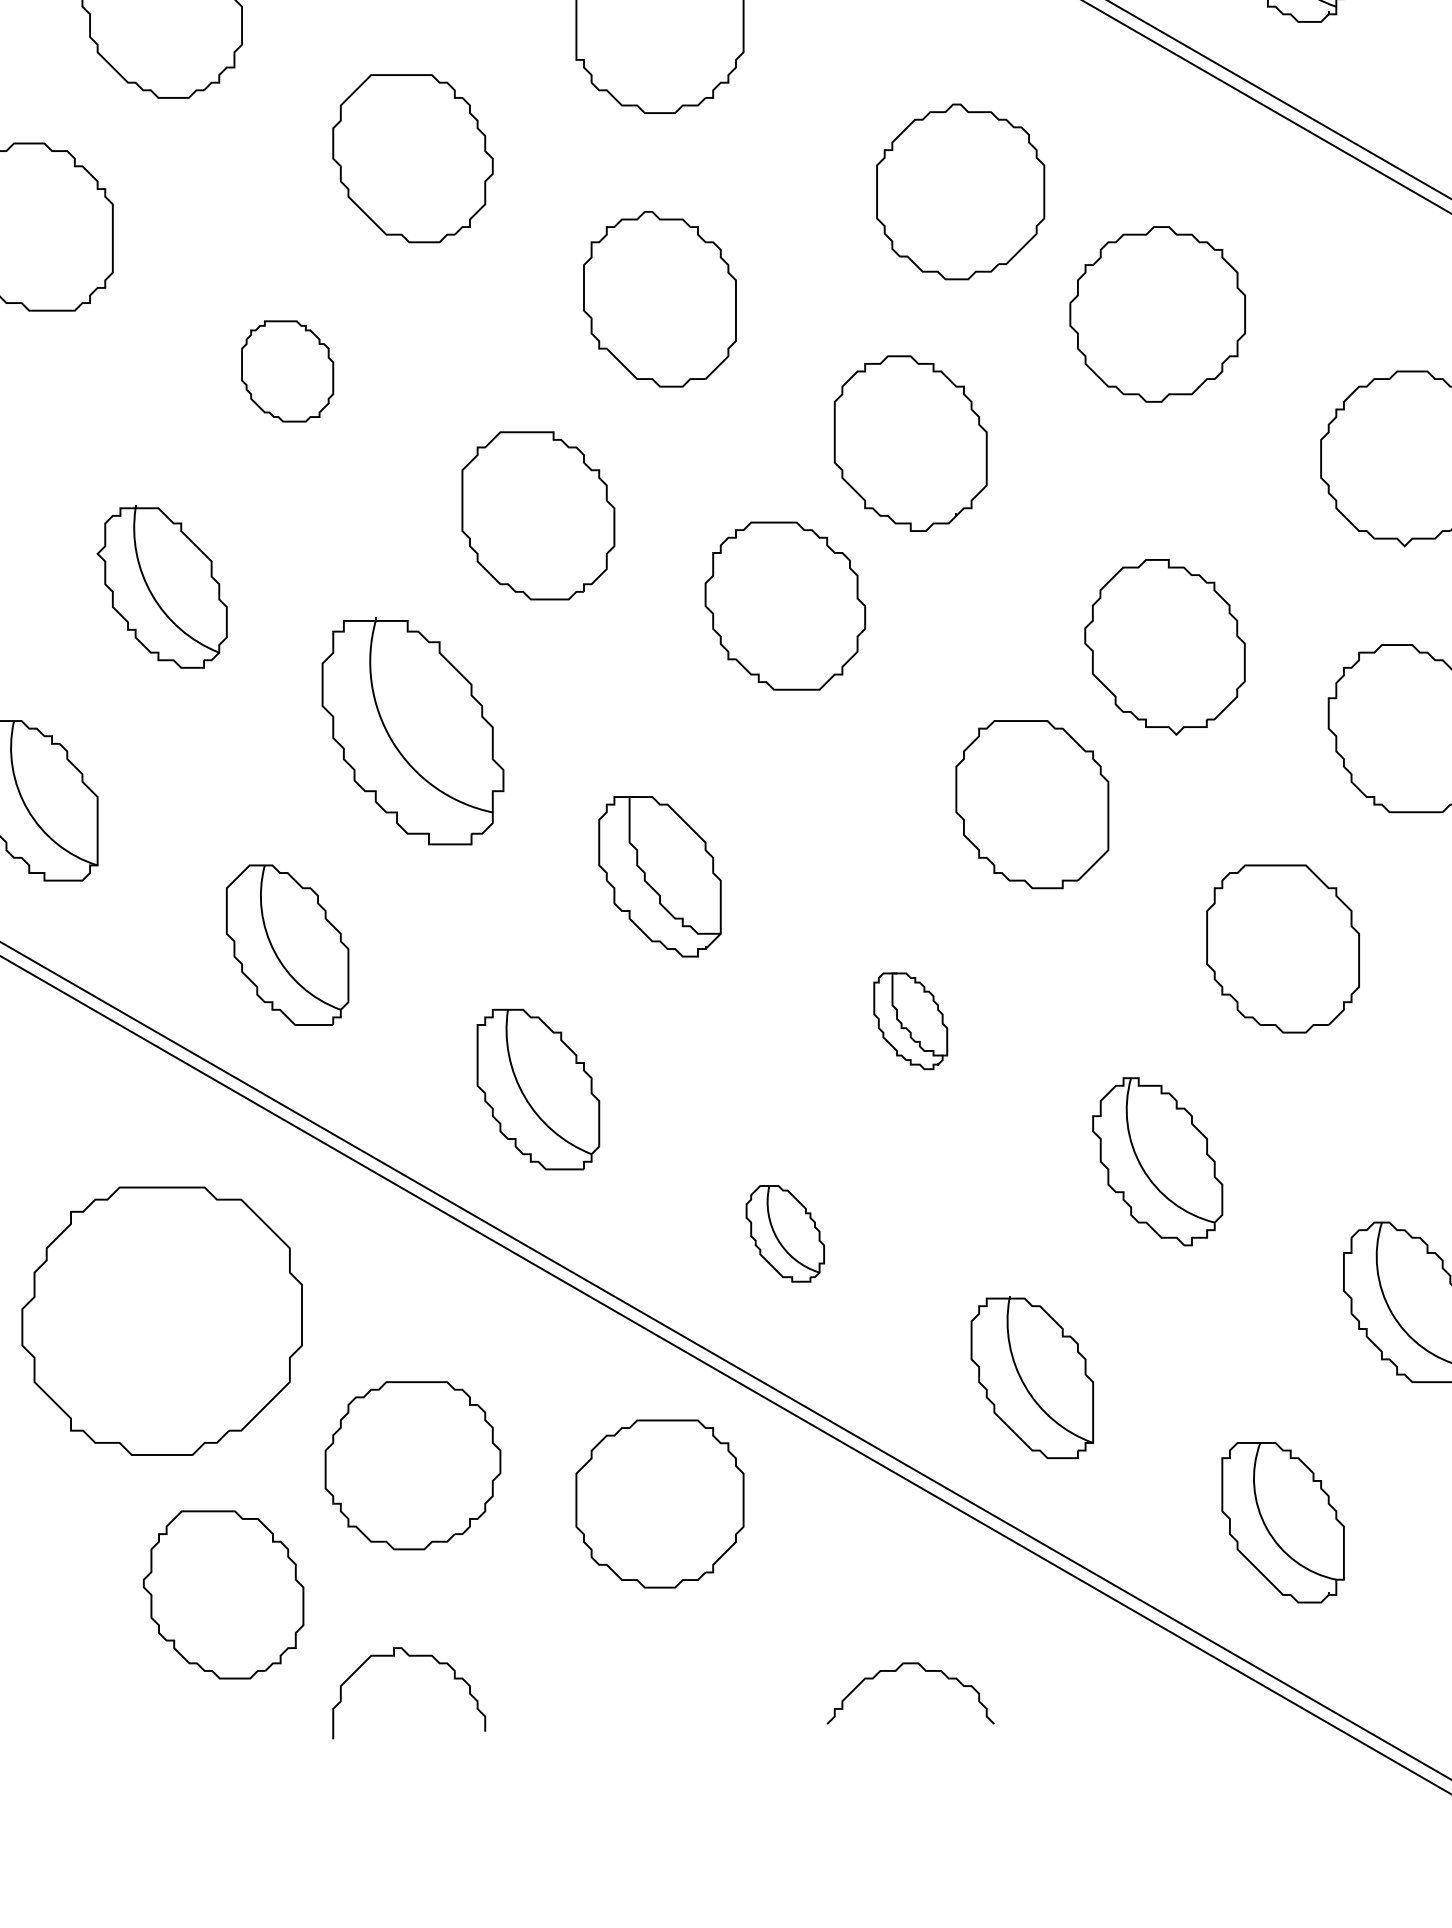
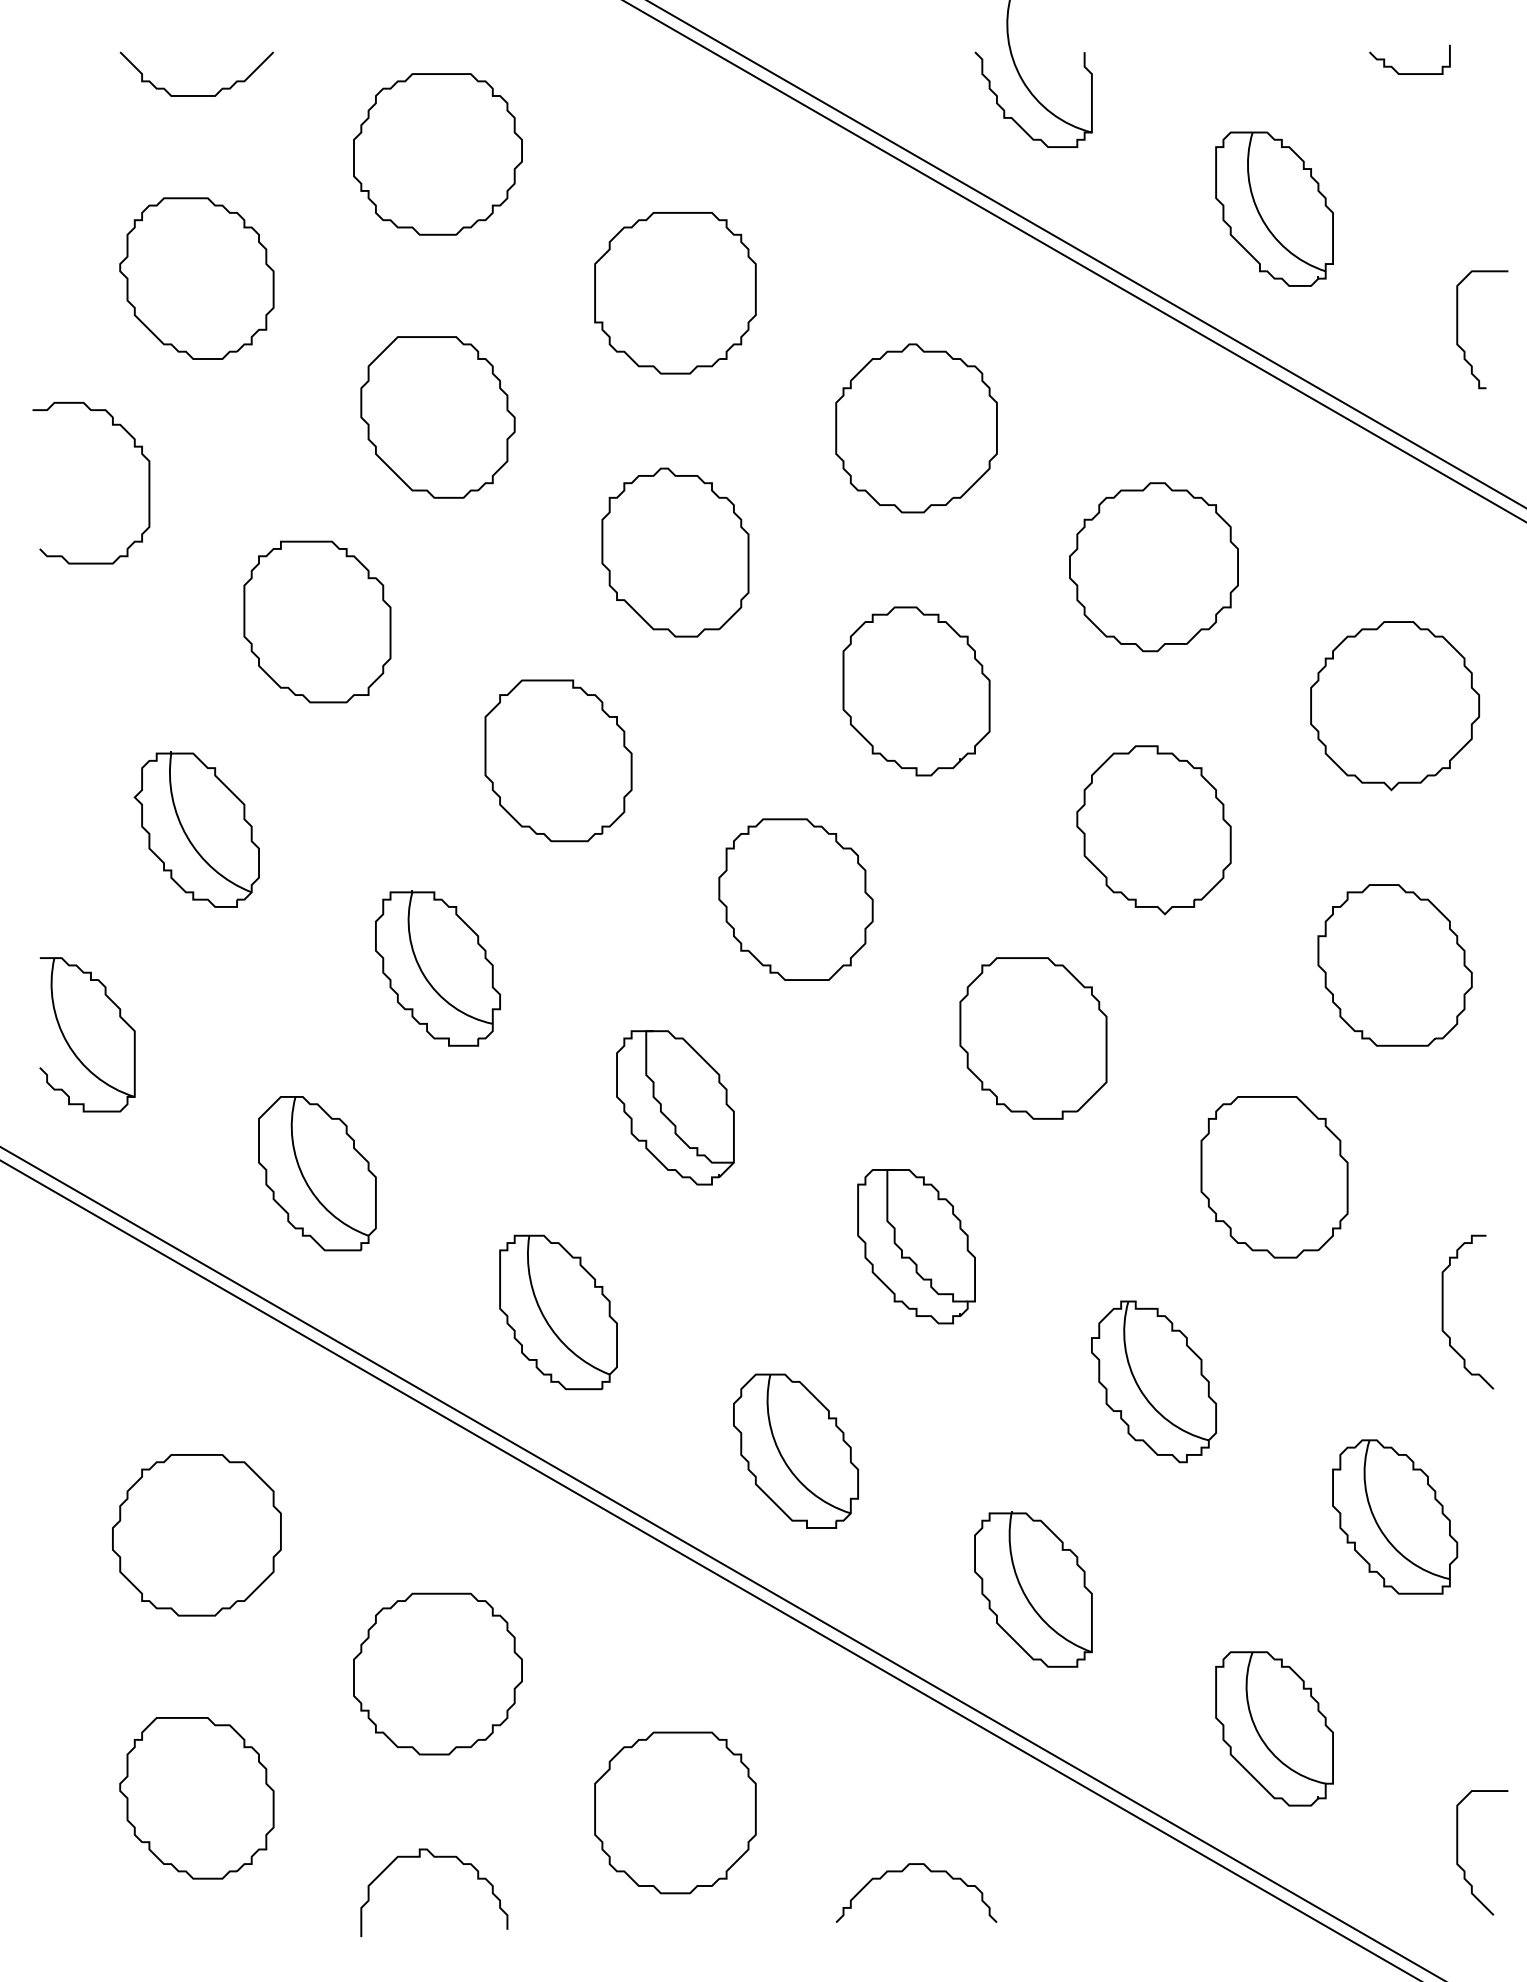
part: (960, 192) -> (916, 428), moved
part: (287, 370) -> (317, 621), size x1.67
part: (784, 605) -> (795, 899), moved
part: (1164, 647) -> (1153, 830), moved
part: (412, 731) -> (437, 968), size x0.71
part: (910, 1020) -> (916, 1246), size x1.67
part: (784, 1233) -> (795, 1450), size x1.67
part: (161, 1321) -> (196, 1535), size x0.62
part: (660, 1503) -> (675, 1812), moved
part: (223, 1595) -> (196, 1798), moved

